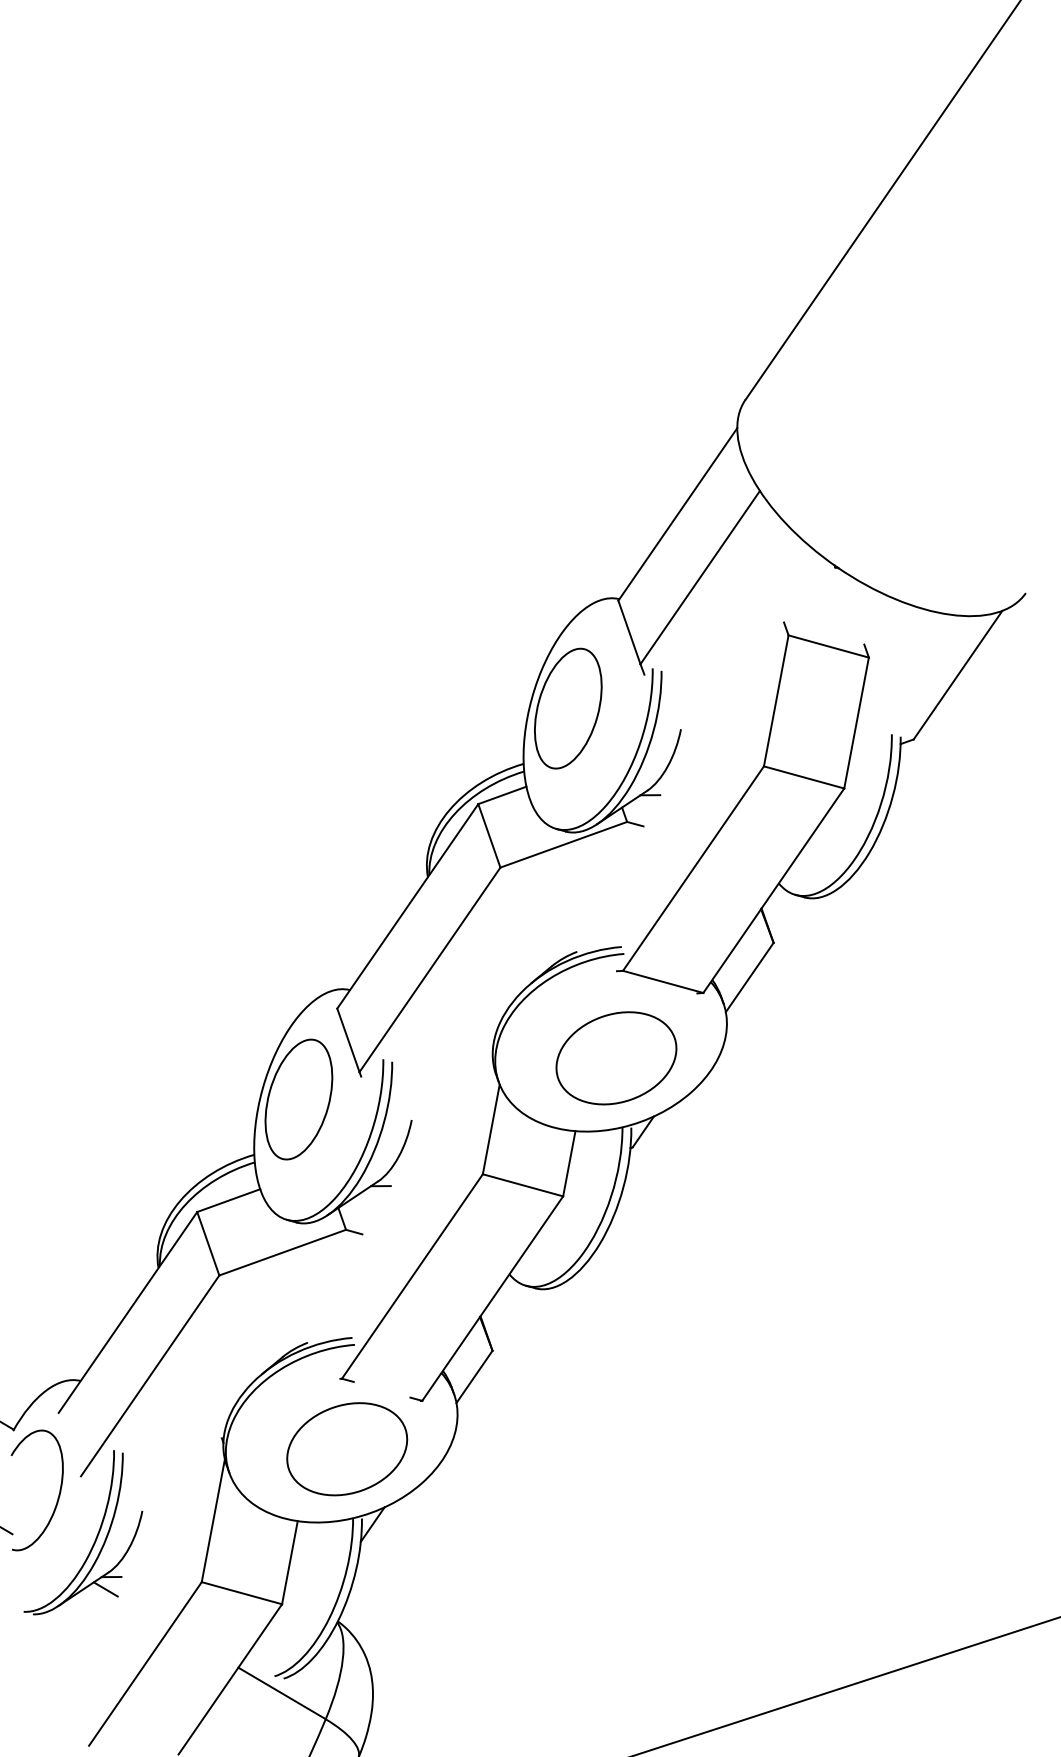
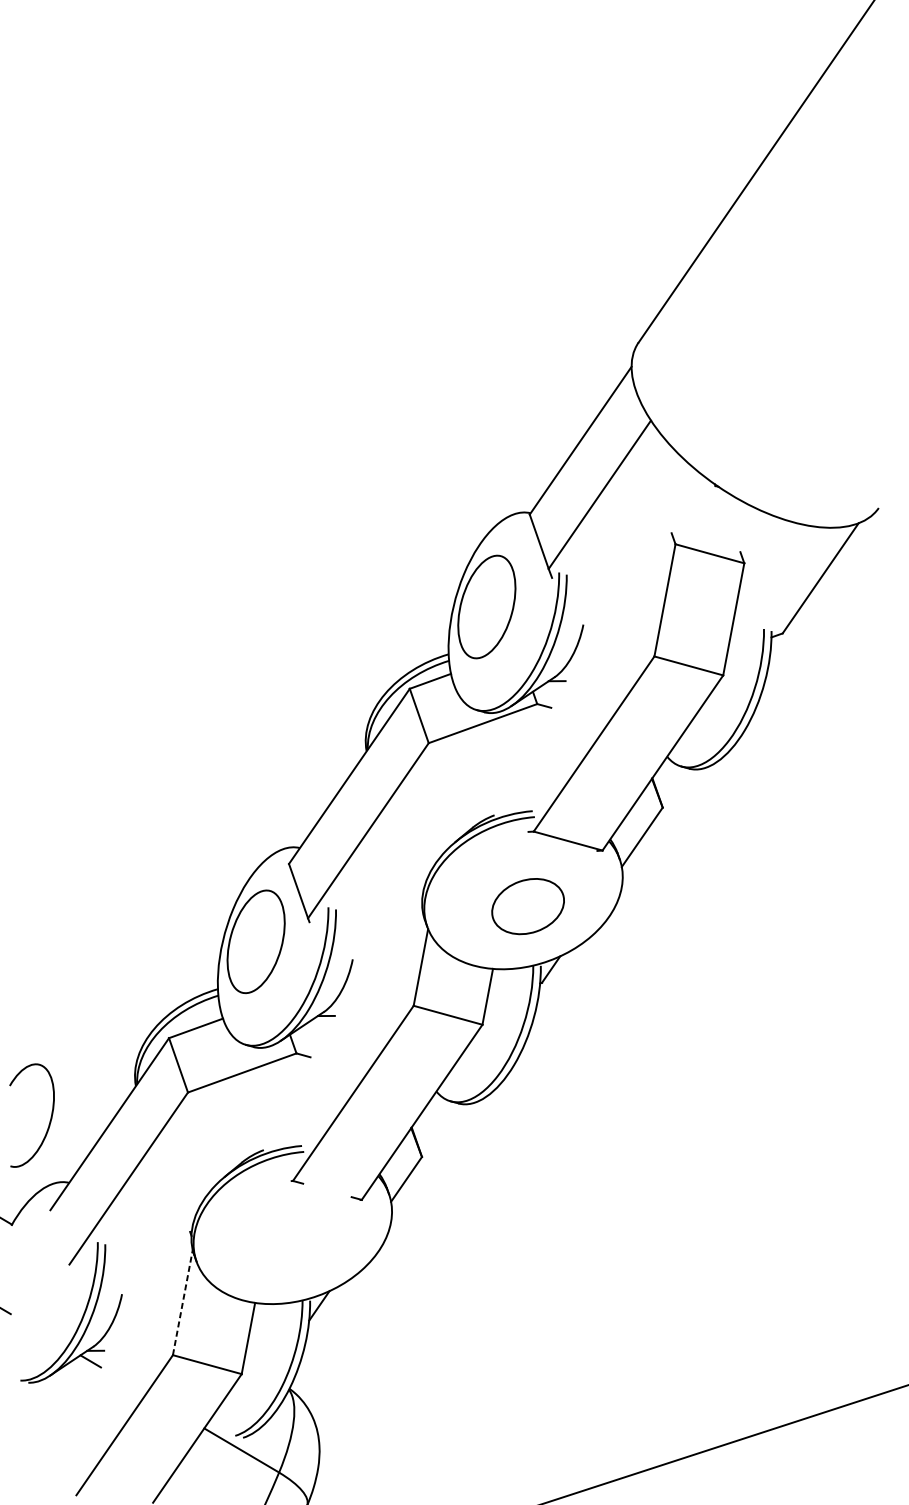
part: (616, 1058) -> (528, 906), size x0.7
part: (347, 1449) -> (297, 1241), removed
curve: (57, 1497) -> (49, 1121), moved
line: (213, 1520) -> (182, 1302), solid -> dashed

